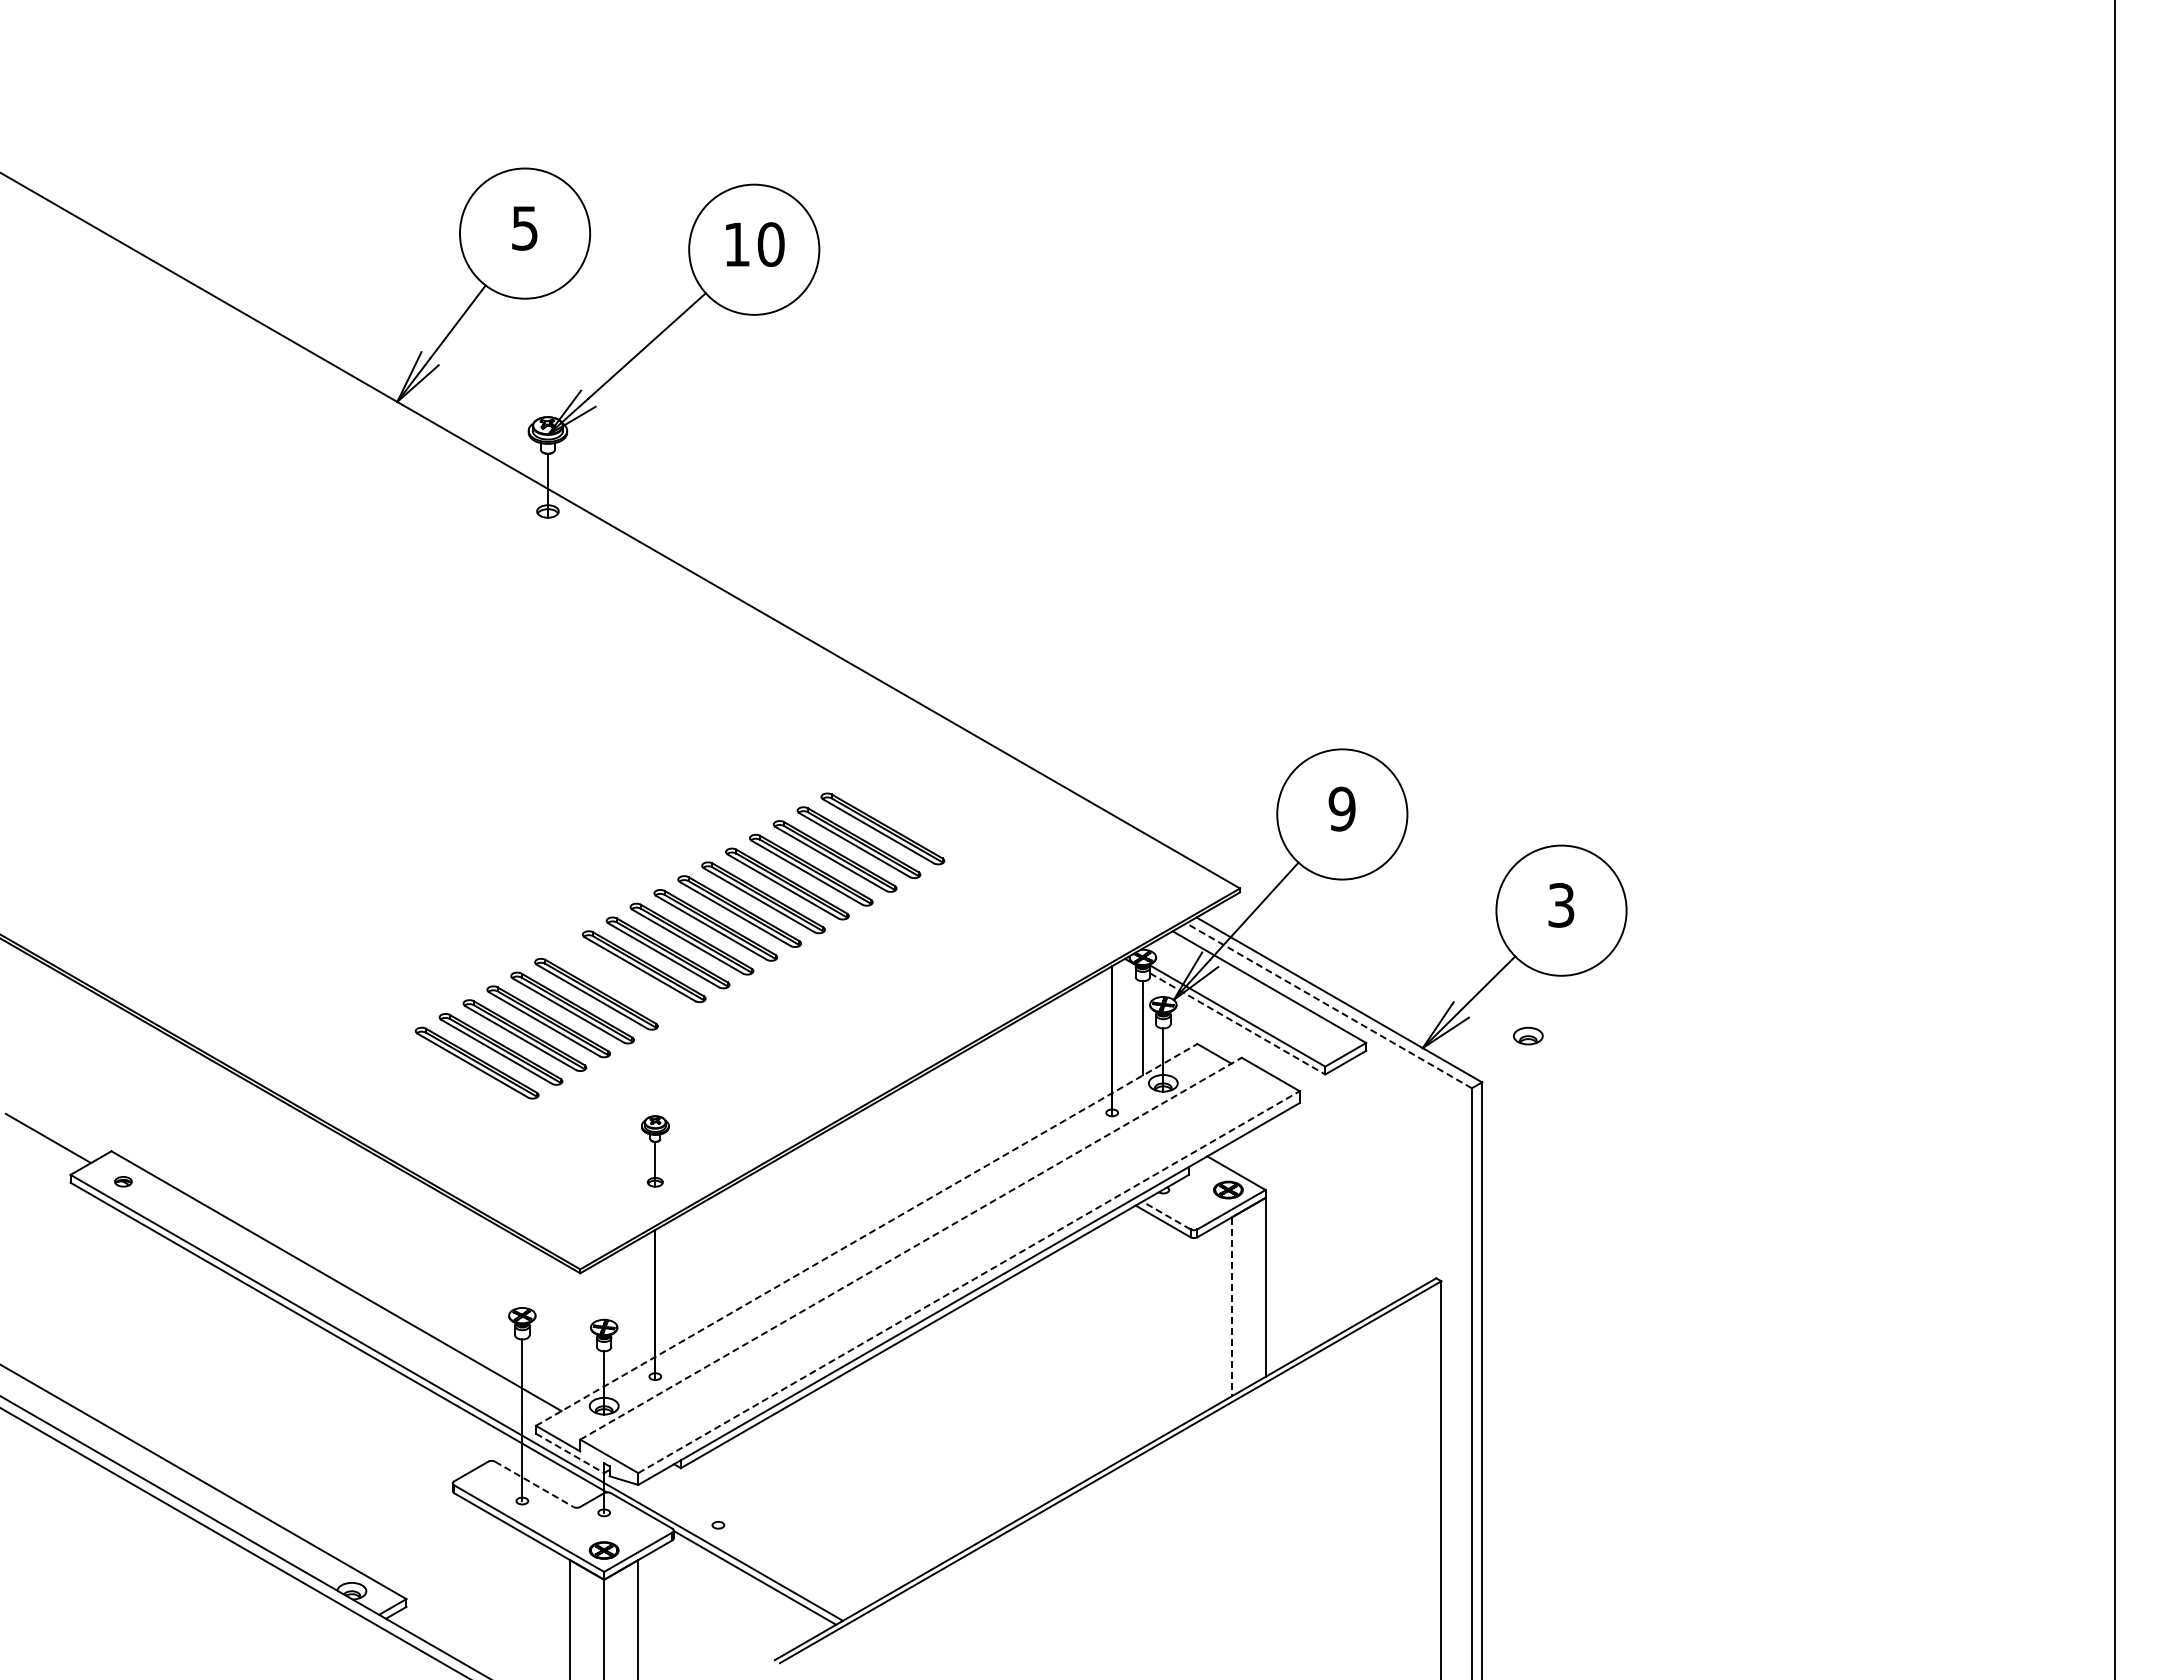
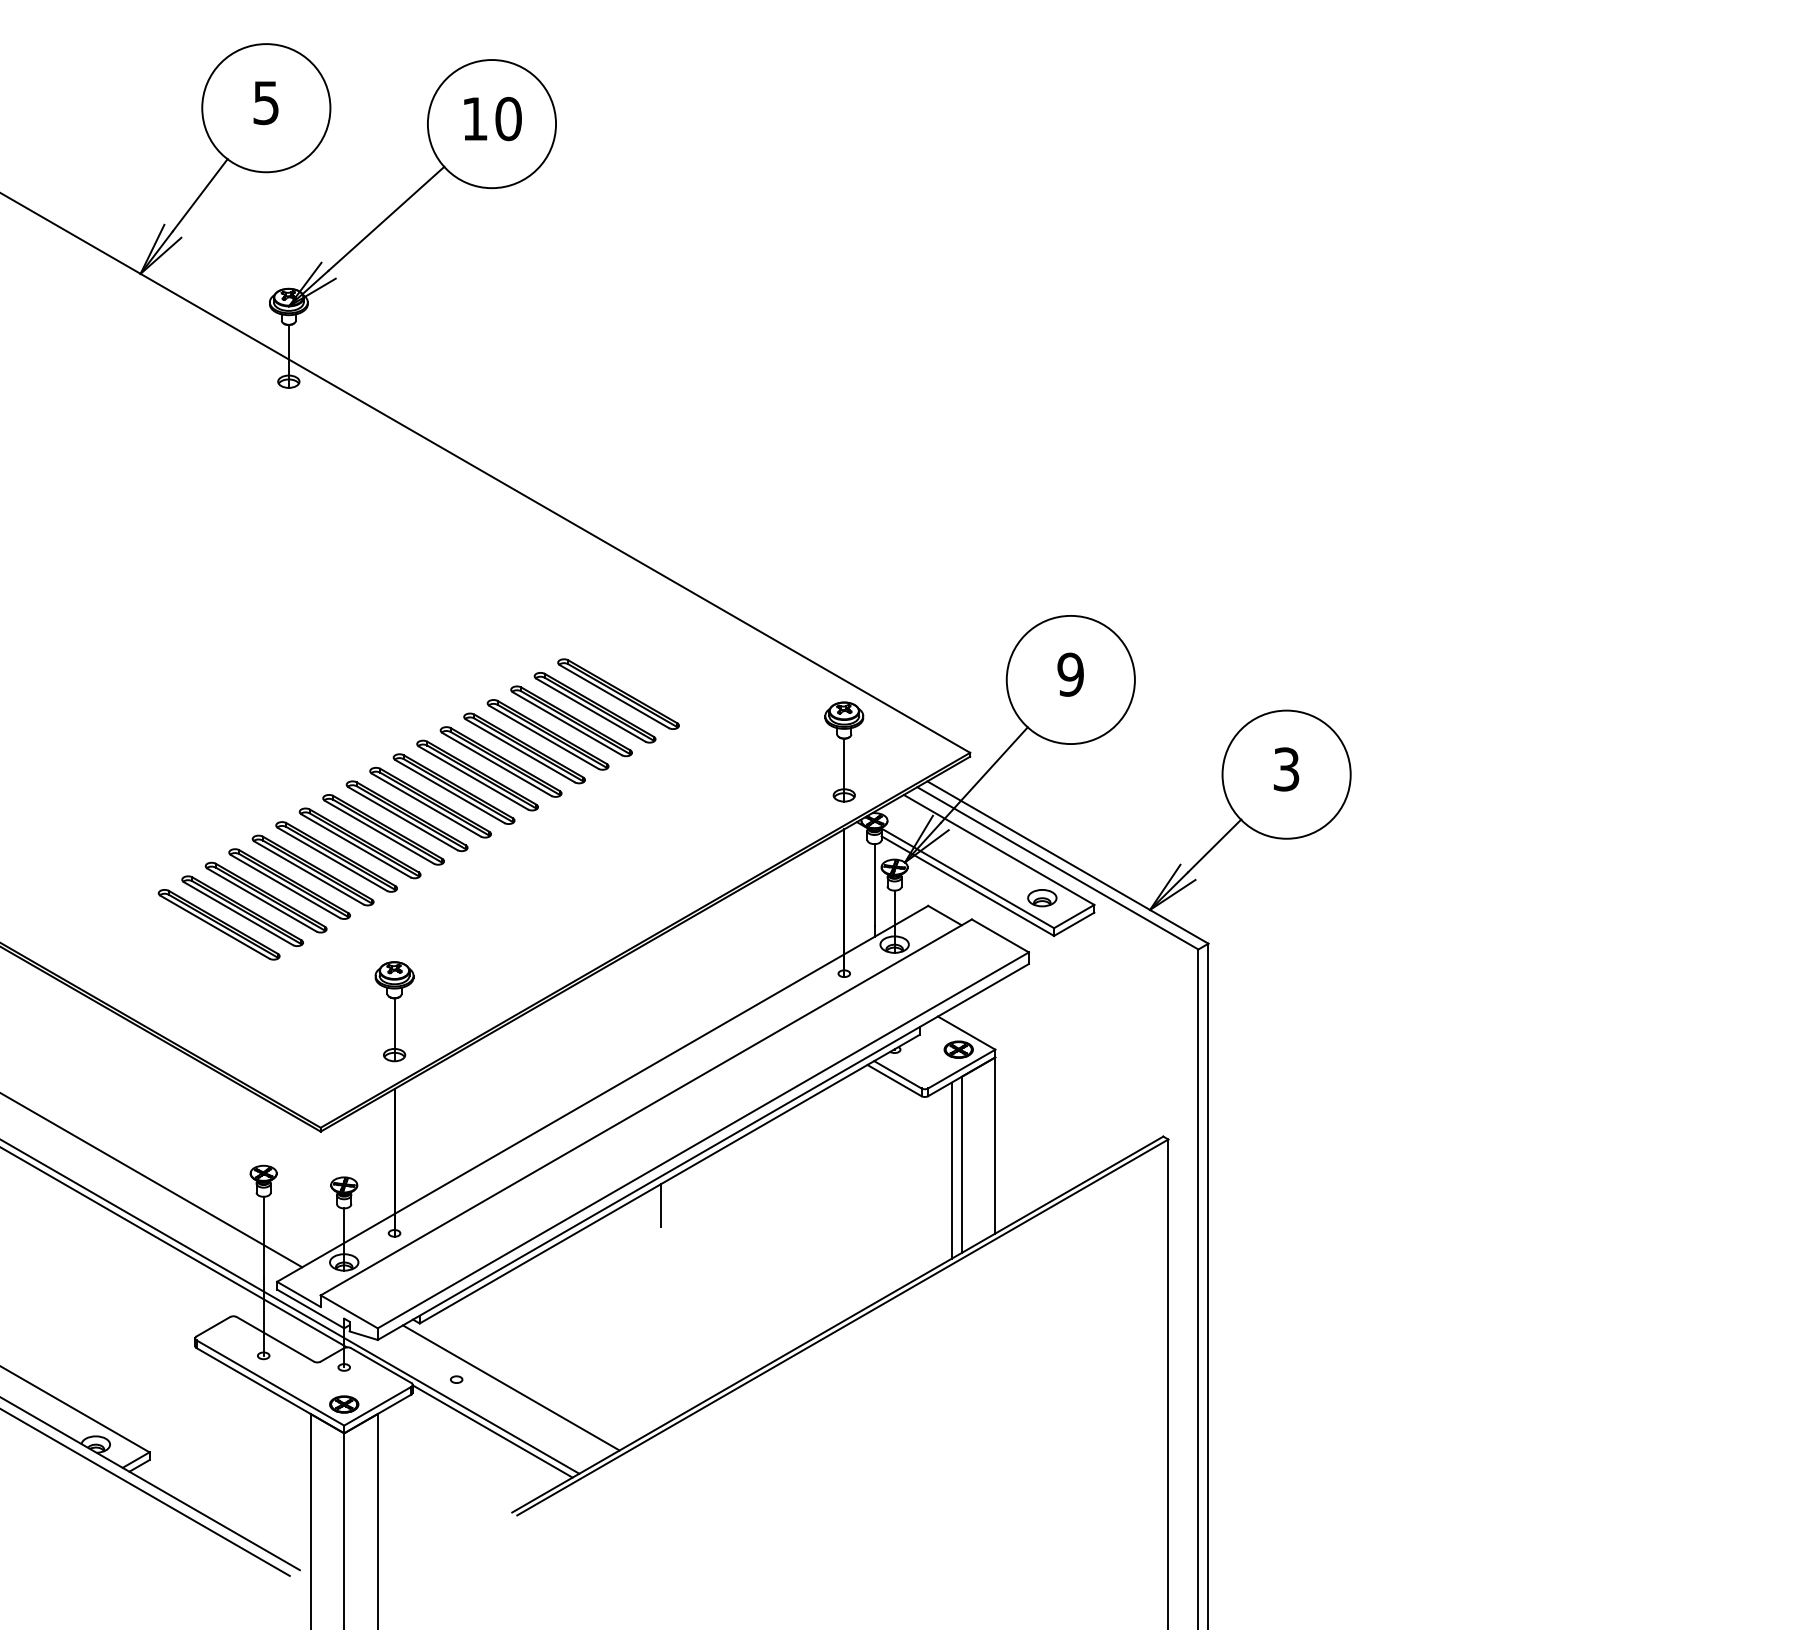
part: (1112, 887) -> (844, 751), added
part: (620, 980) -> (360, 843), added
line: (1329, 1005) -> (1058, 868), dashed -> solid
line: (1238, 1024) -> (968, 886), dashed -> solid
part: (1528, 1035) -> (1042, 897), moved
part: (655, 1151) -> (394, 1011), size x1.43
line: (1166, 1215) -> (897, 1074), dashed -> solid
line: (866, 1234) -> (602, 1093), dashed -> solid
line: (911, 1248) -> (646, 1107), dashed -> solid
line: (969, 1282) -> (703, 1140), dashed -> solid
line: (1231, 1307) -> (961, 1165), dashed -> solid
line: (1221, 1312) -> (951, 1170), added
line: (926, 1348) -> (661, 1205), added
line: (570, 1453) -> (311, 1309), dashed -> solid
line: (534, 1484) -> (275, 1339), dashed -> solid
line: (773, 1533) -> (510, 1387), added

